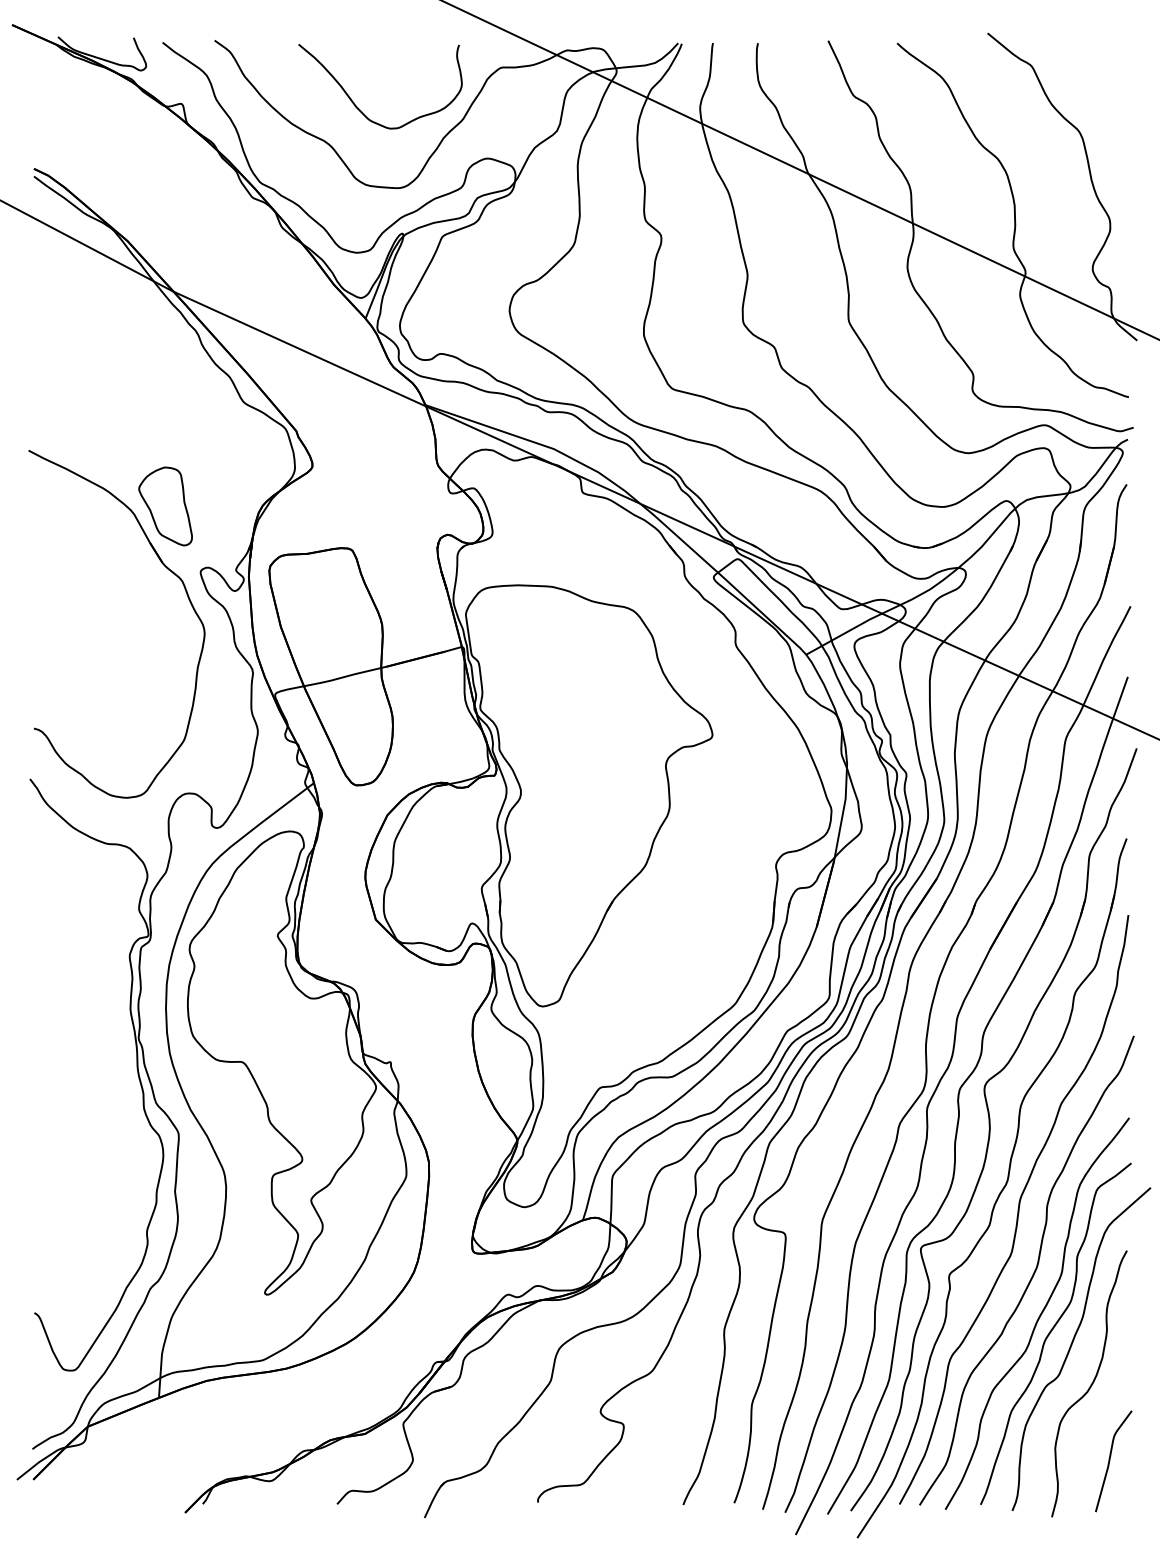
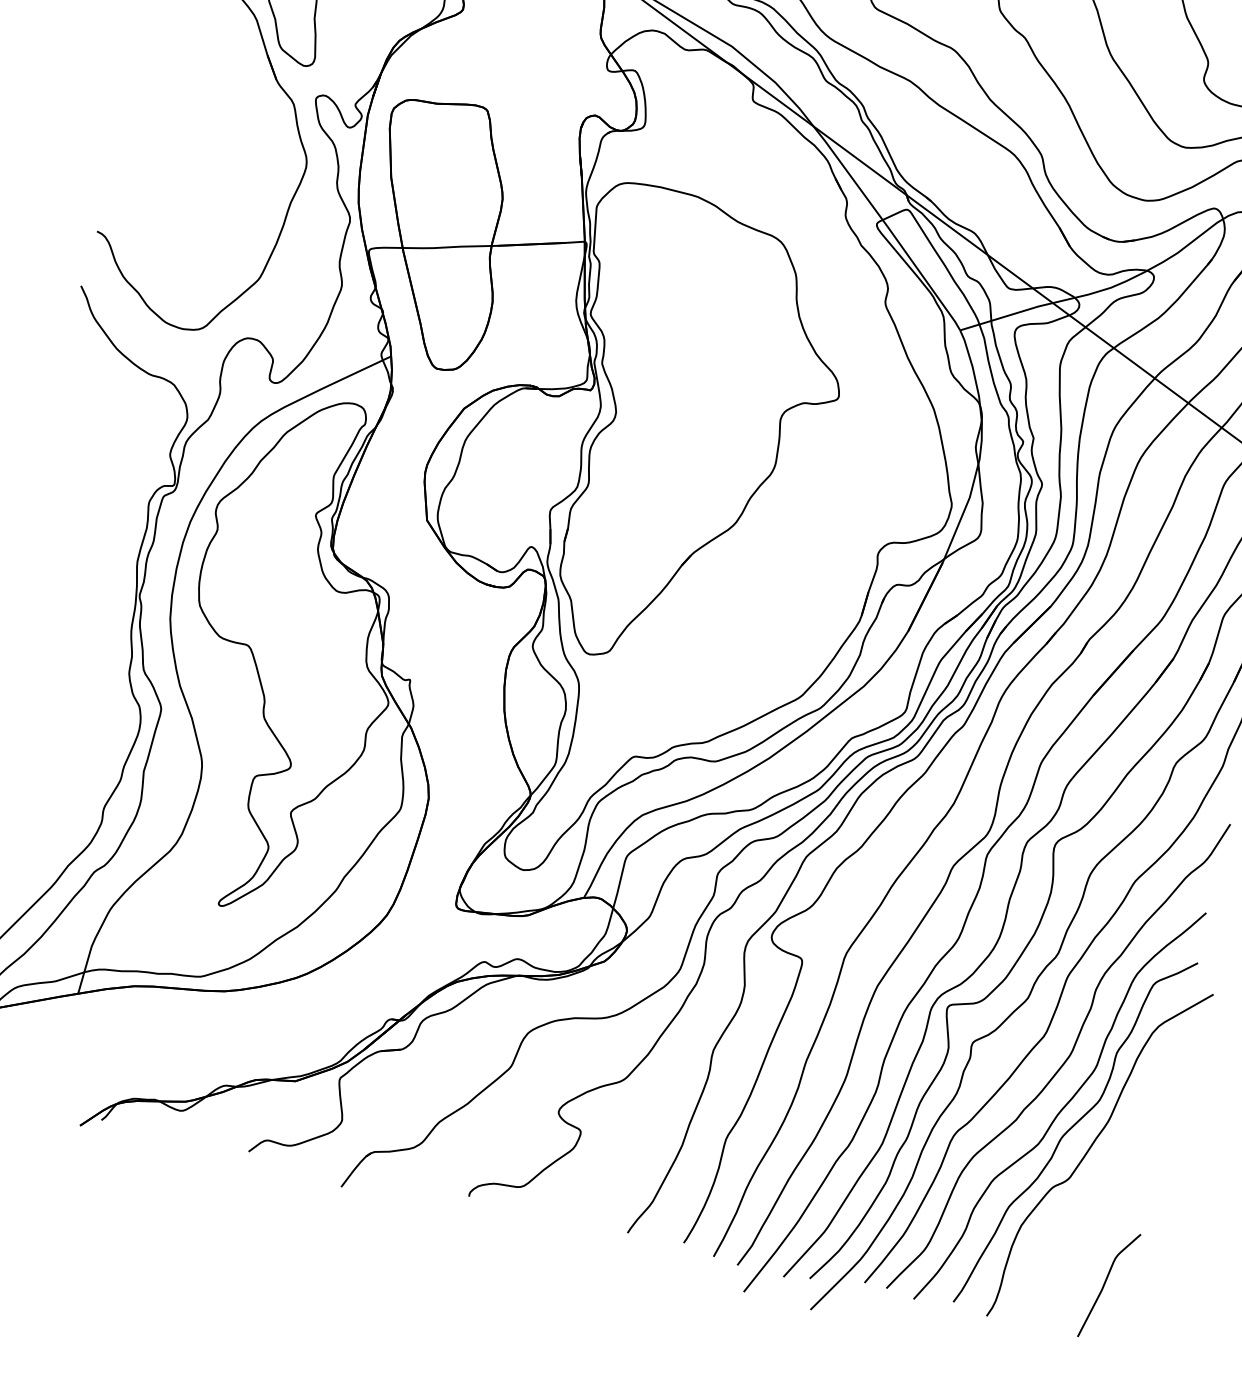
curve: (1090, 1384) -> (1101, 1195), removed

